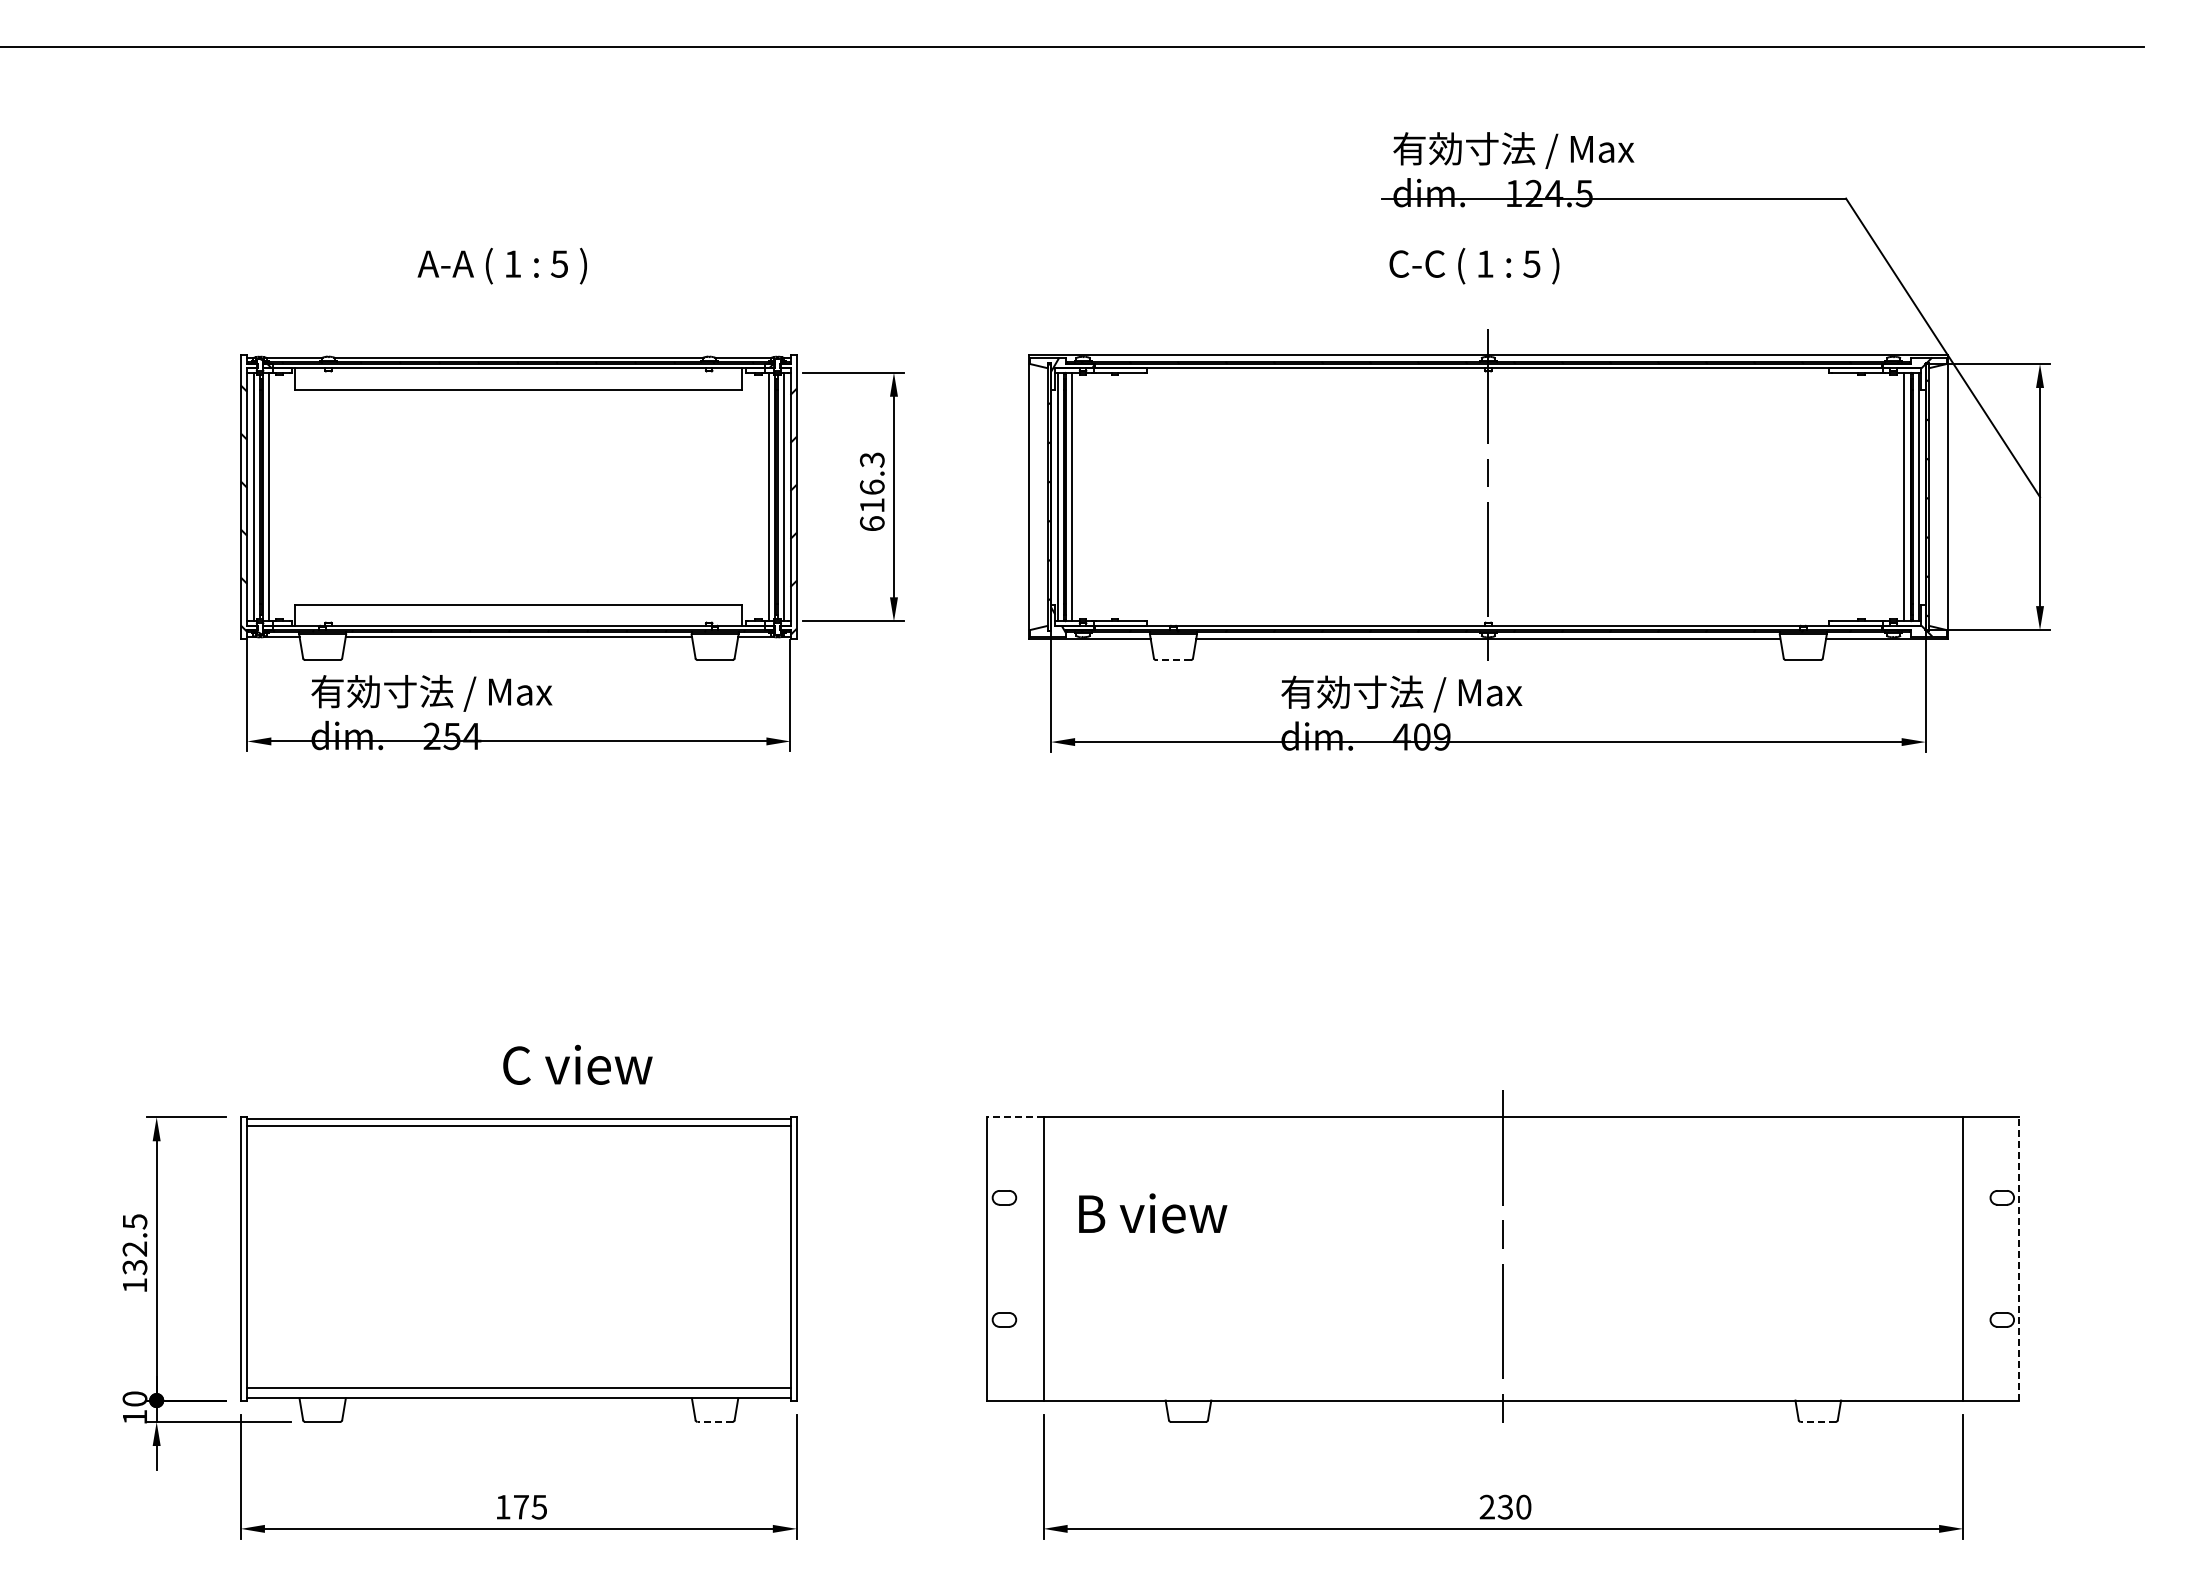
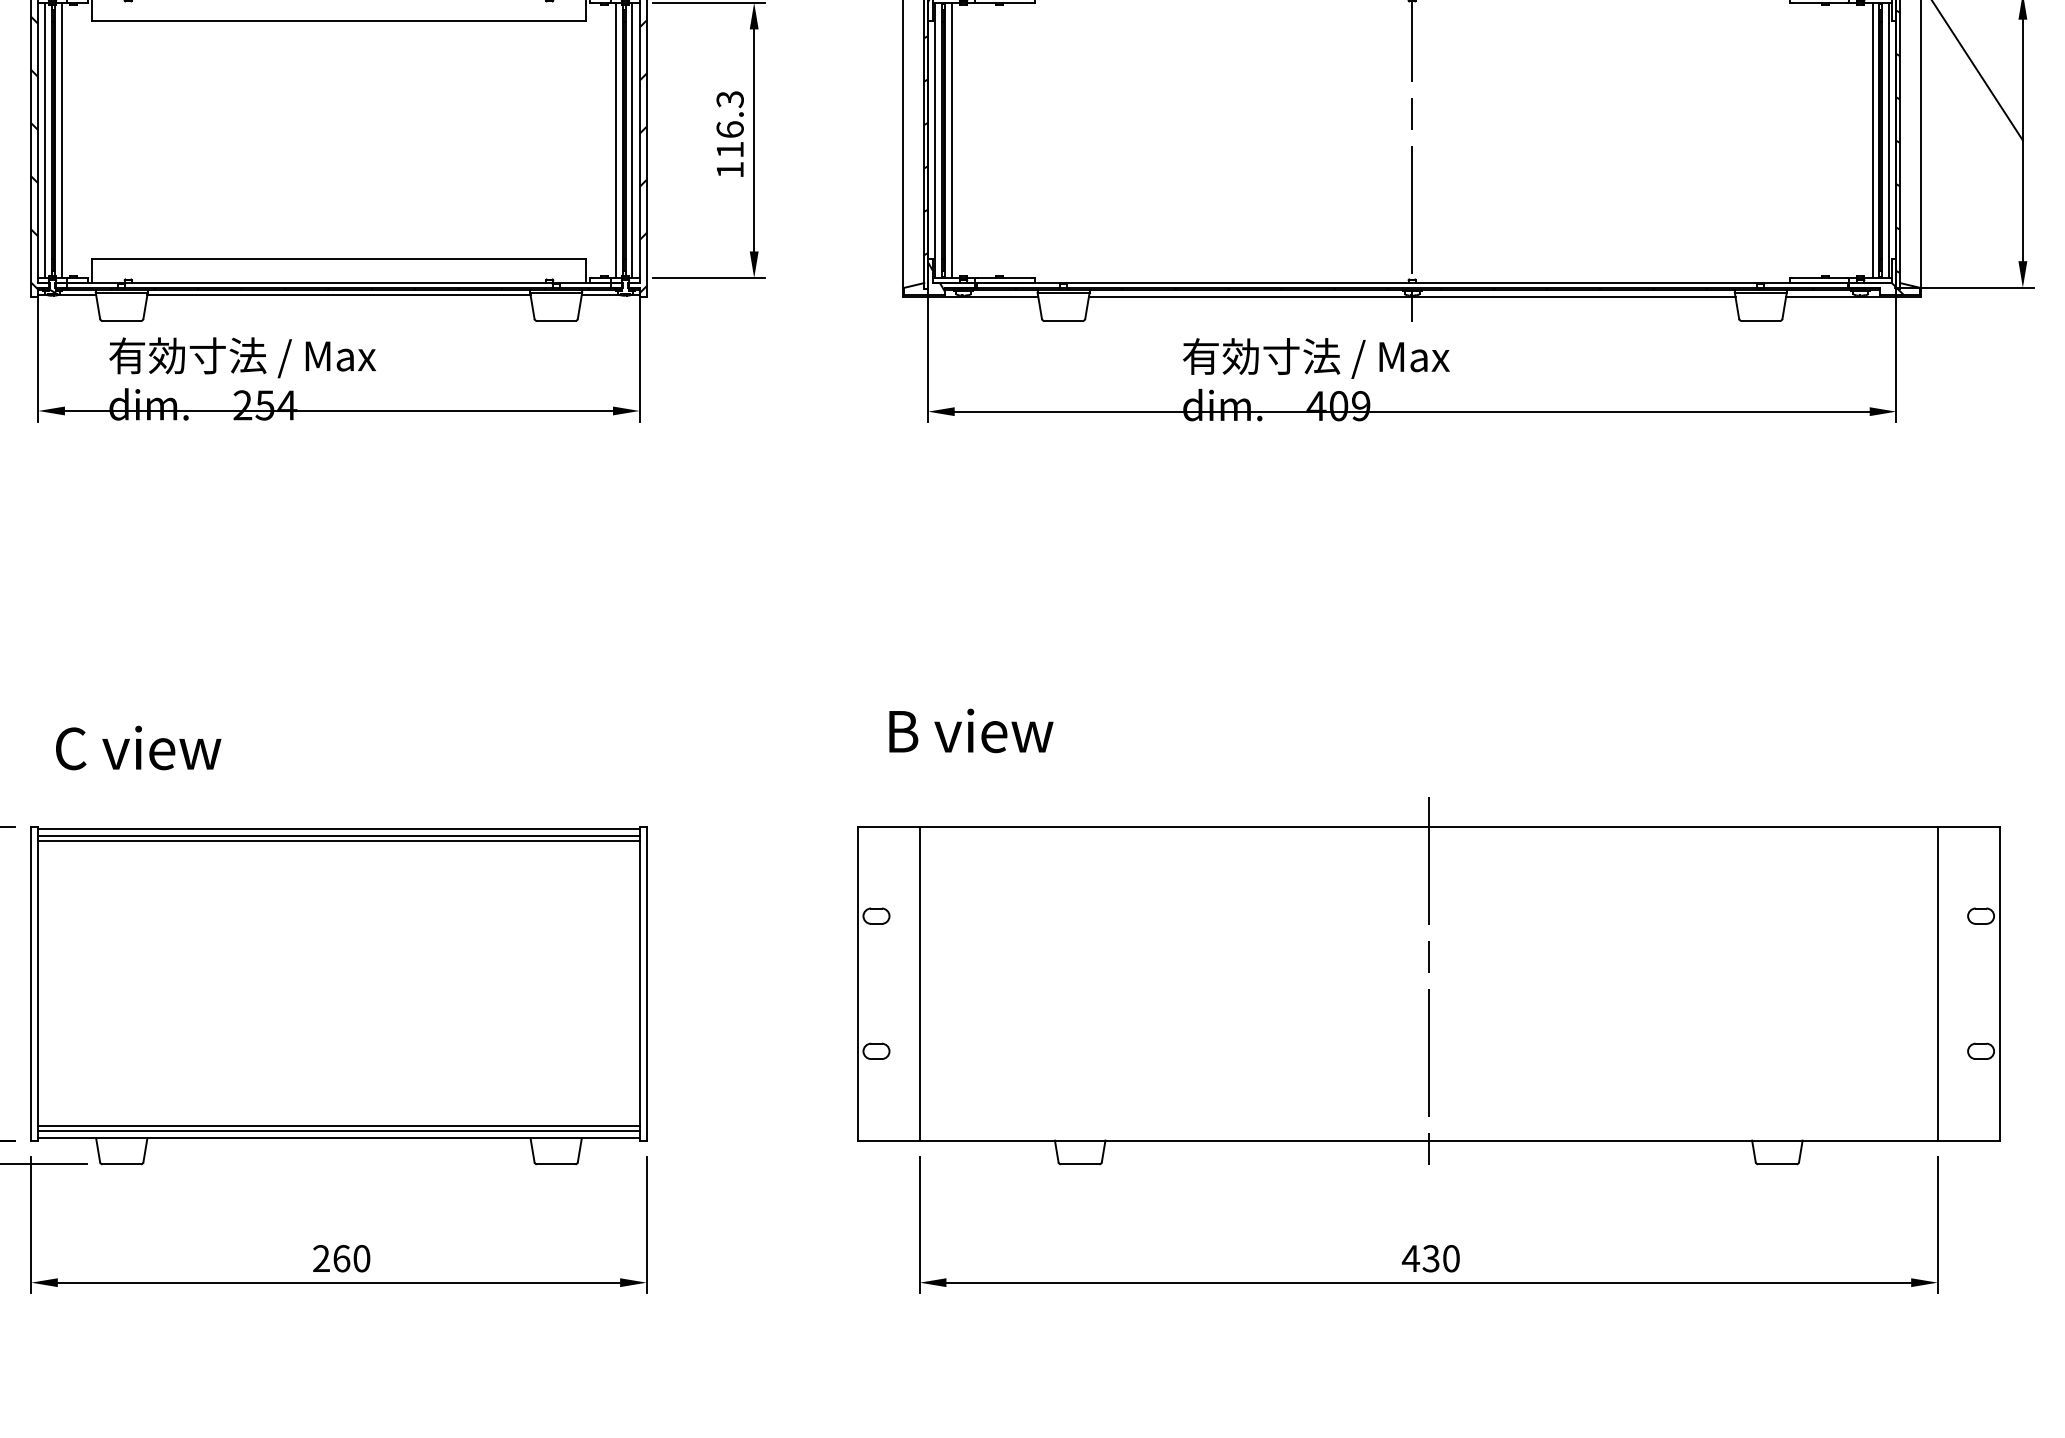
text: (872, 523) -> (730, 169), 616.3 -> 116.3
line: (1172, 660) -> (1062, 321), dashed -> solid
text: (577, 1064) -> (138, 747), moved
line: (1014, 1117) -> (887, 827), dashed -> solid
line: (518, 1130) -> (338, 841), added
text: (1153, 1213) -> (971, 730), moved
line: (2019, 1258) -> (2000, 983), dashed -> solid
line: (518, 1392) -> (338, 1131), added
line: (714, 1421) -> (555, 1163), dashed -> solid
line: (1817, 1421) -> (1776, 1163), dashed -> solid
text: (521, 1506) -> (341, 1257), 175 -> 260
text: (1487, 1506) -> (1411, 1257), 230 -> 430

